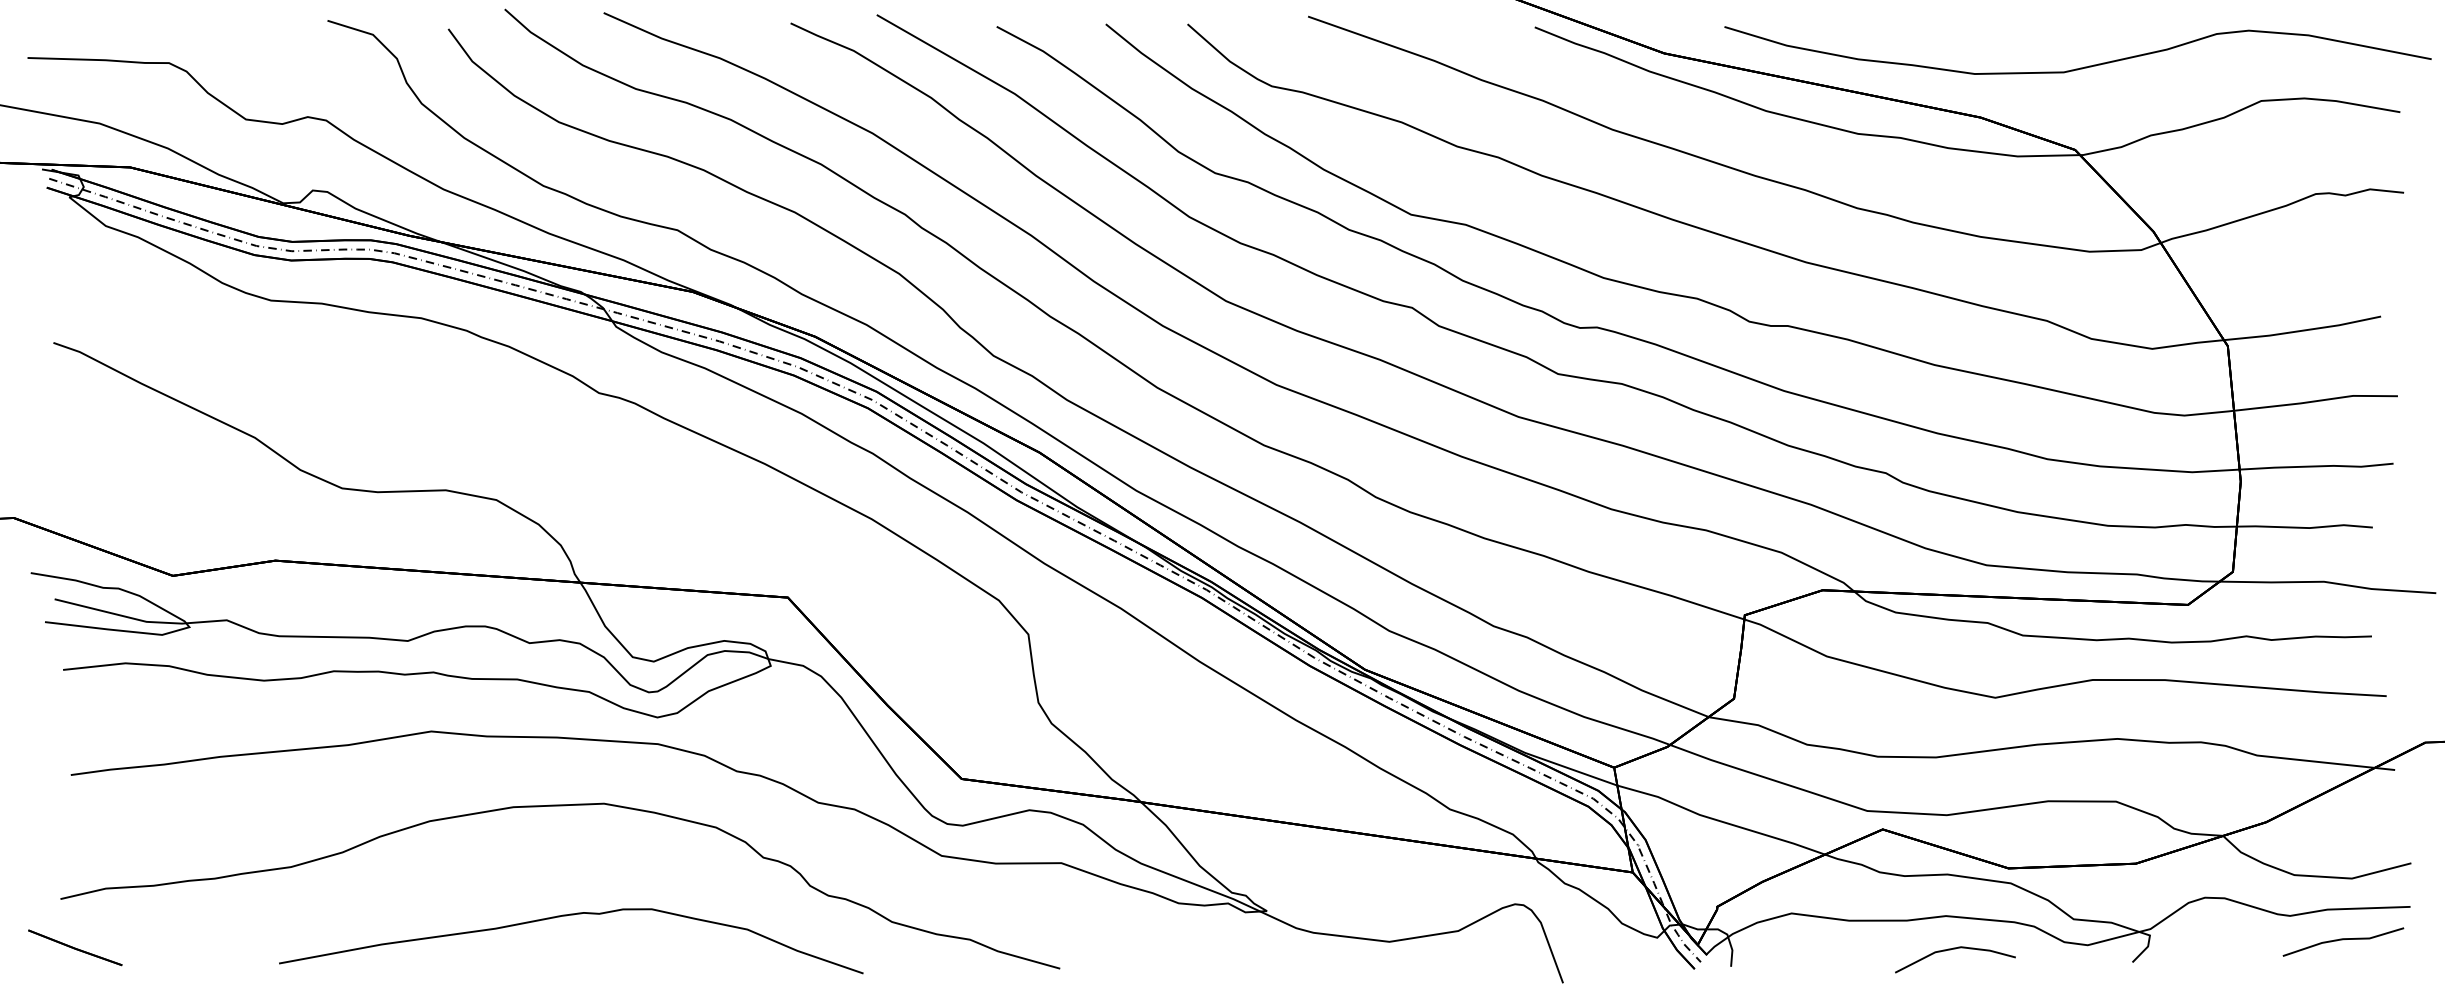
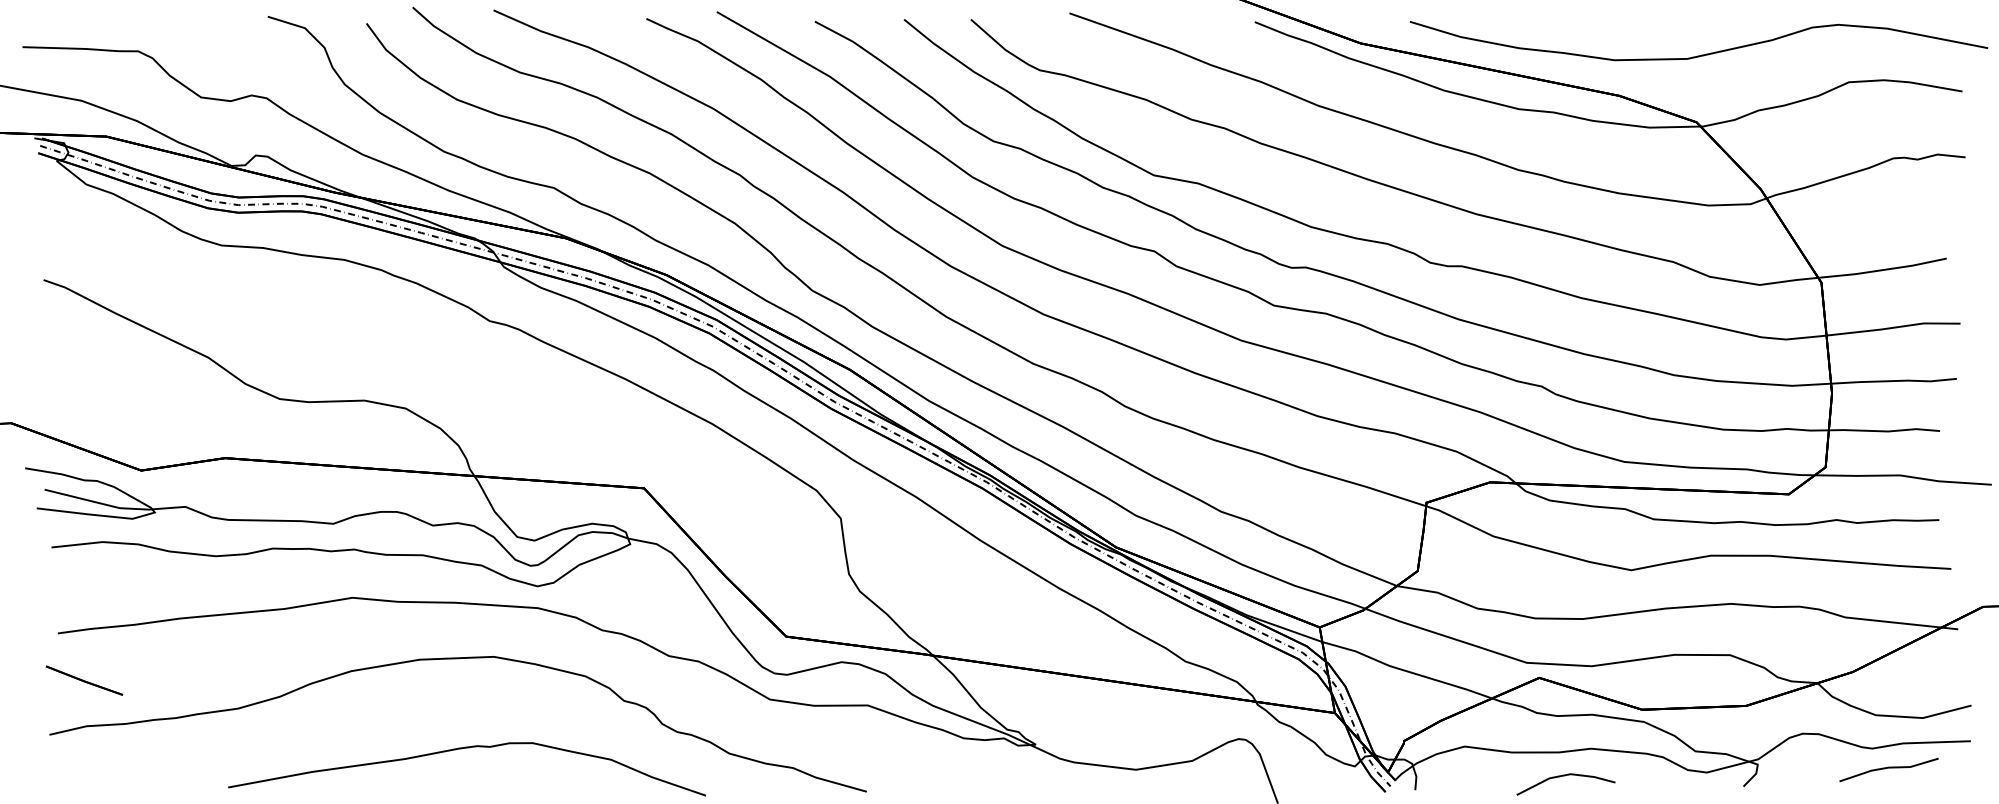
line: (2343, 940) -> (1889, 768), moved
line: (75, 947) -> (84, 680), moved
line: (1955, 949) -> (1566, 776), moved

